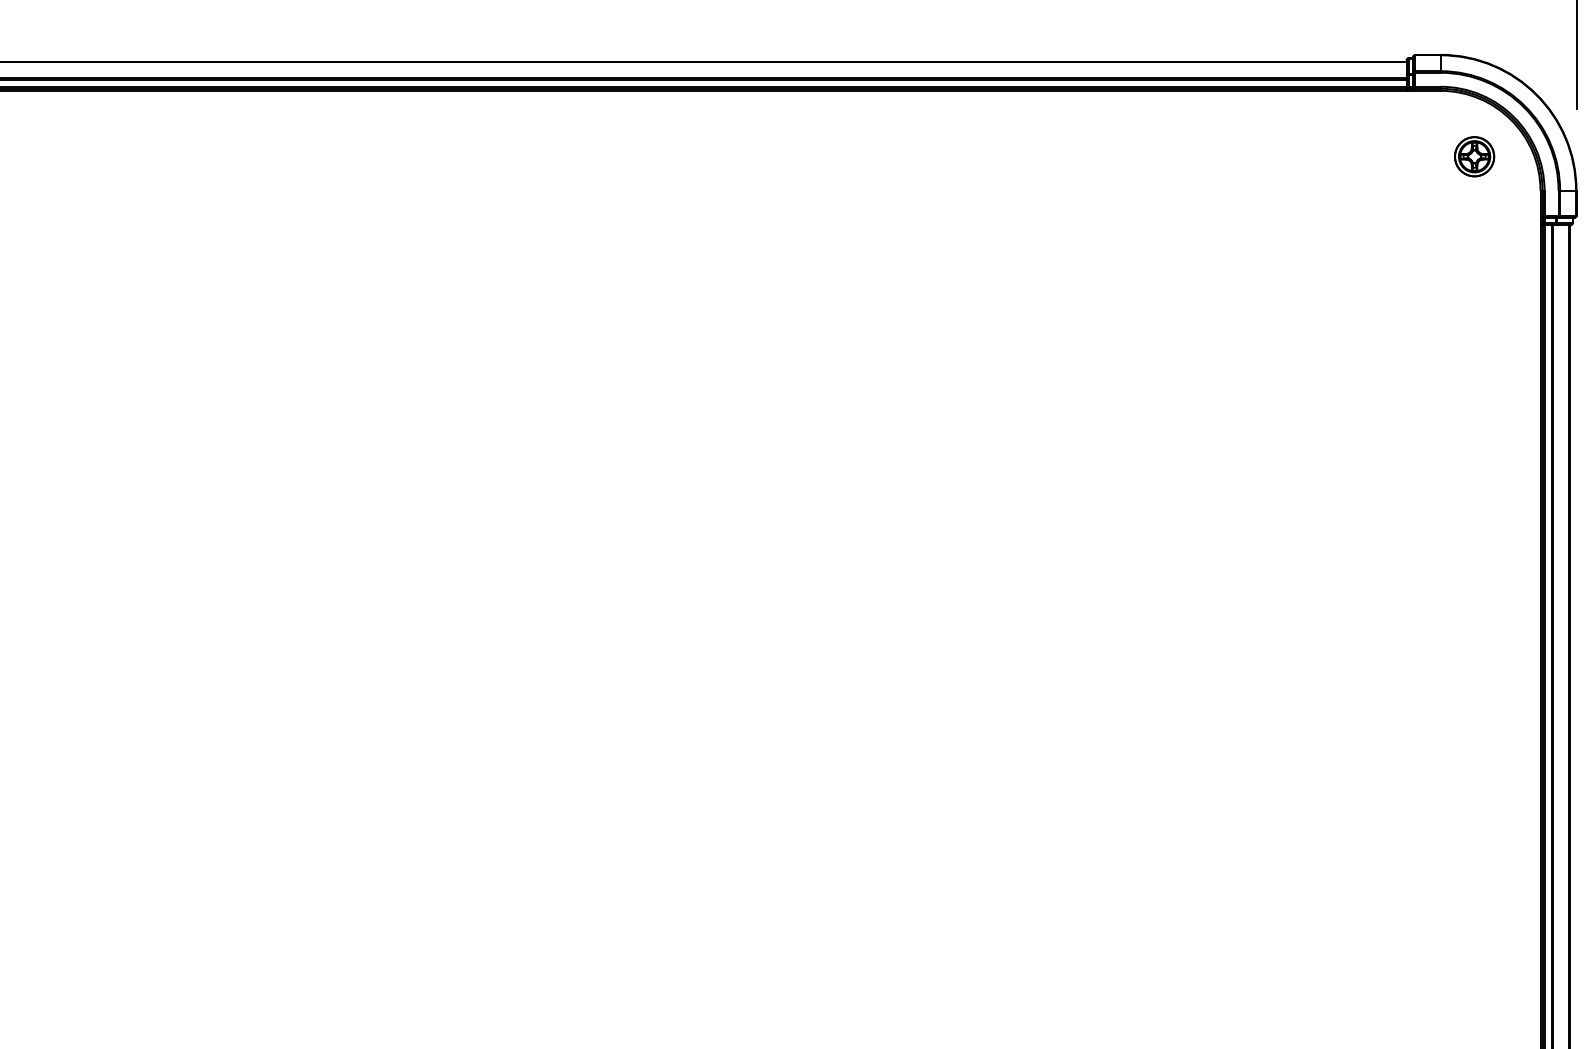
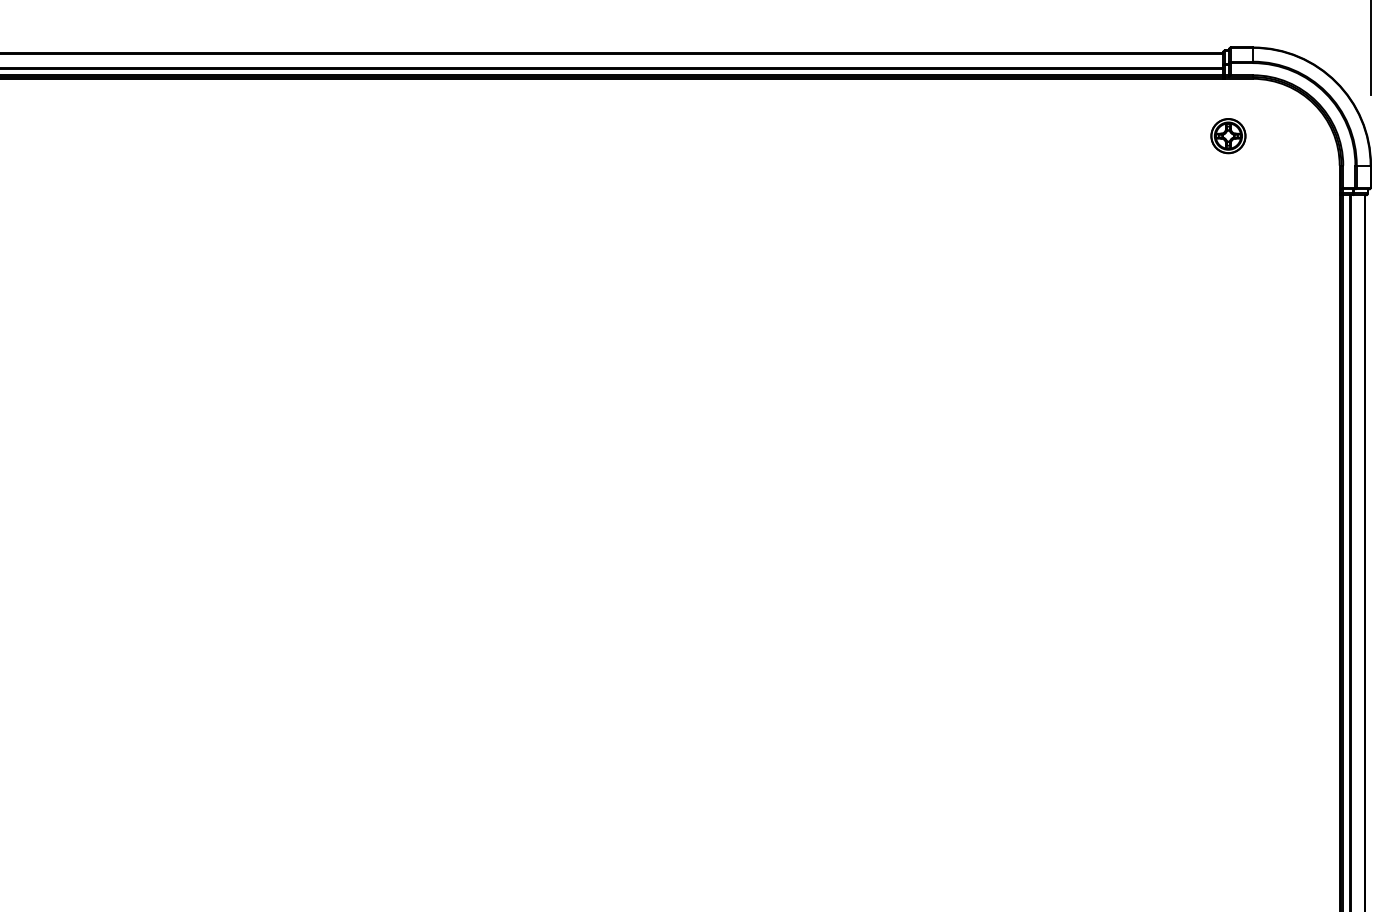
part: (1474, 156) -> (1228, 135), moved

